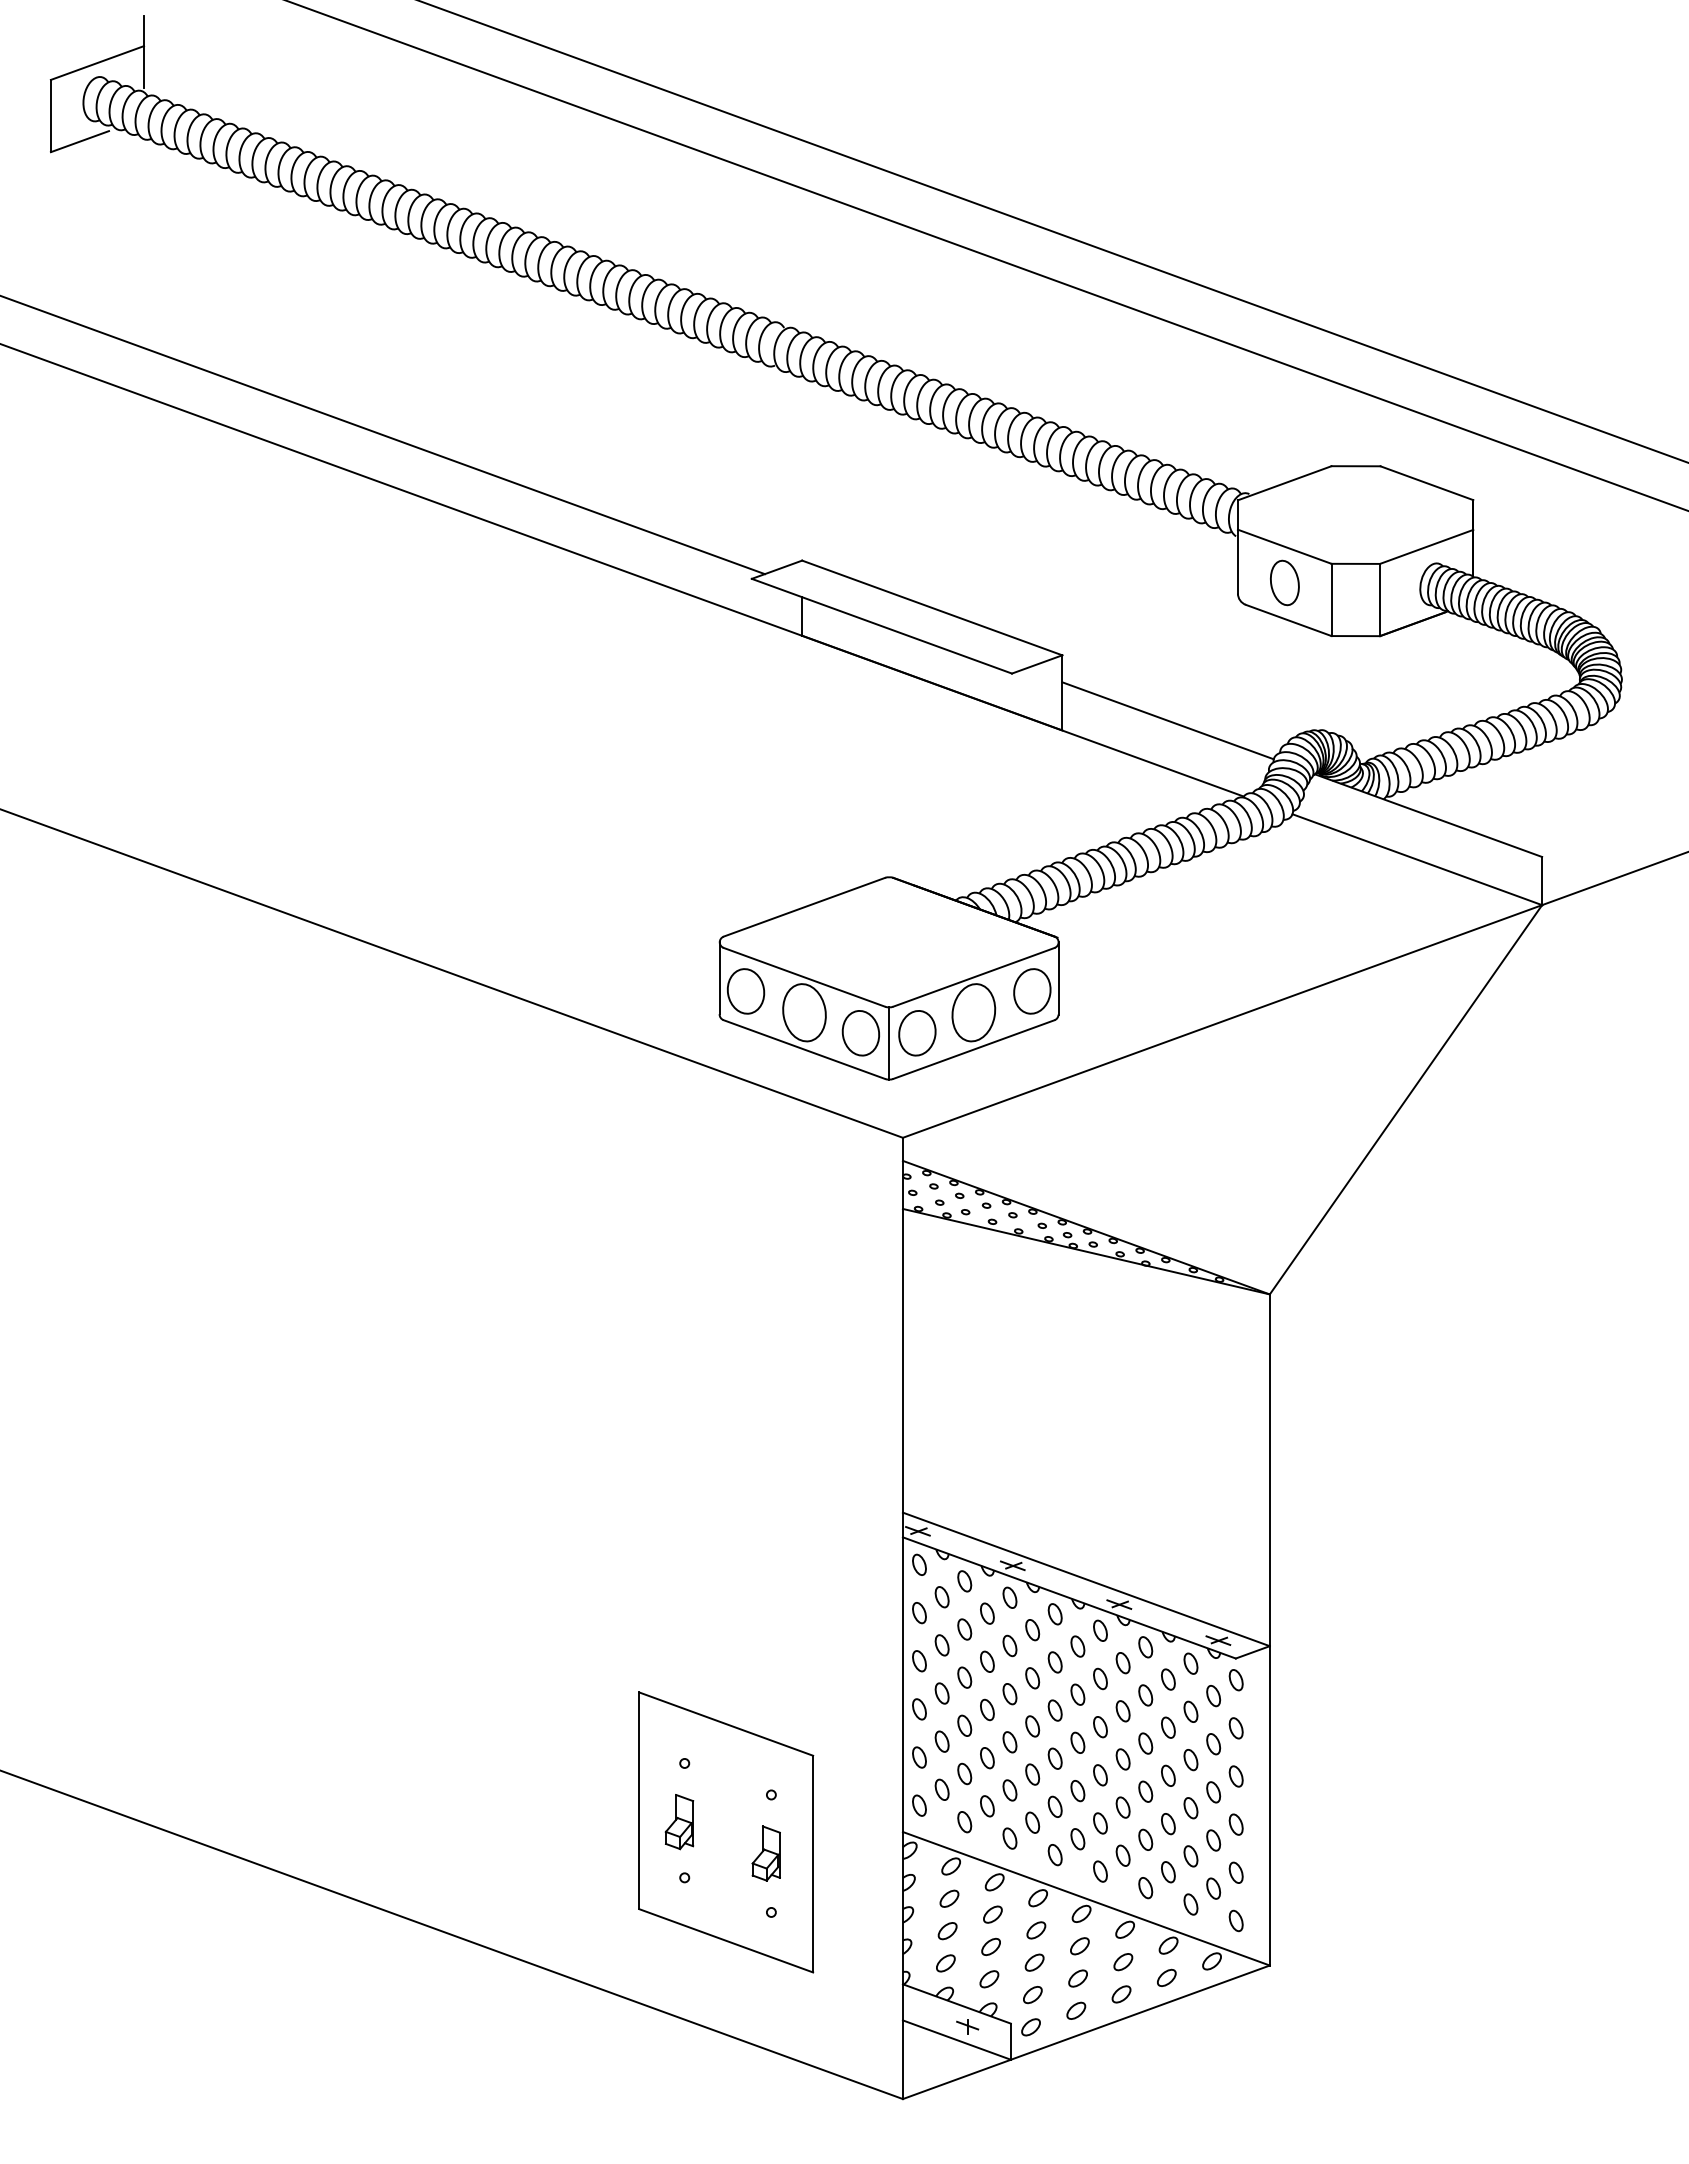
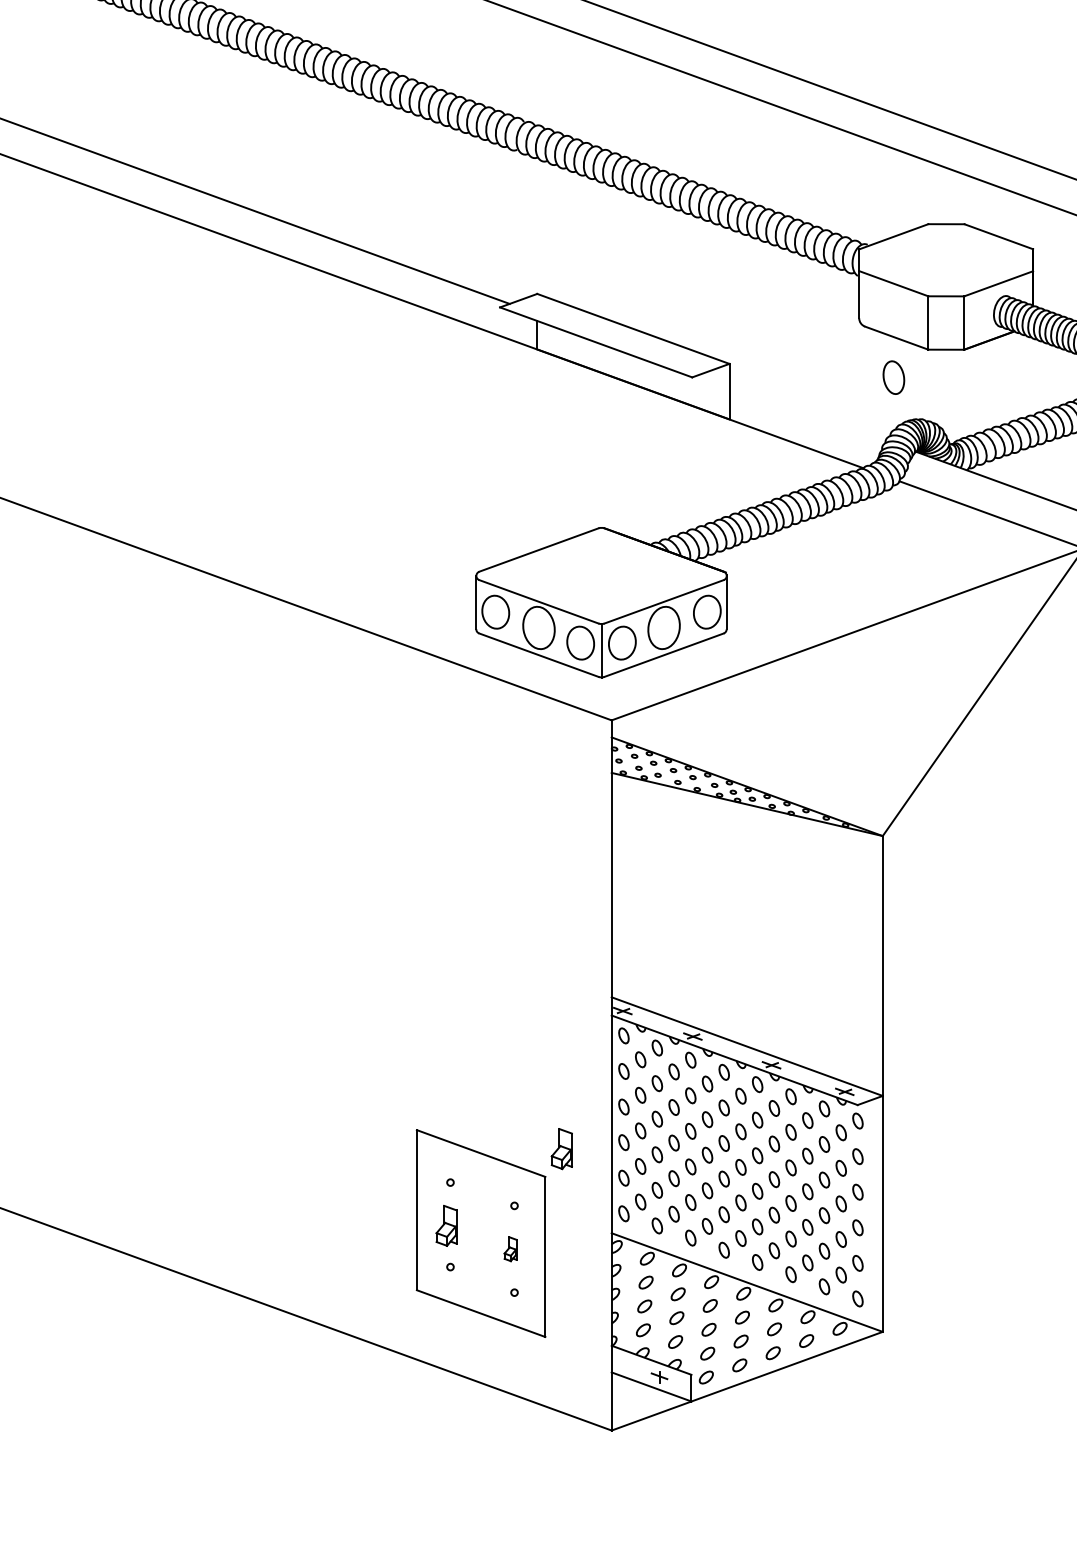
part: (1284, 582) -> (893, 377), moved
line: (1167, 720) -> (807, 412), removed
part: (835, 1718) -> (561, 1149), added
part: (765, 1853) -> (510, 1249), size x0.6

